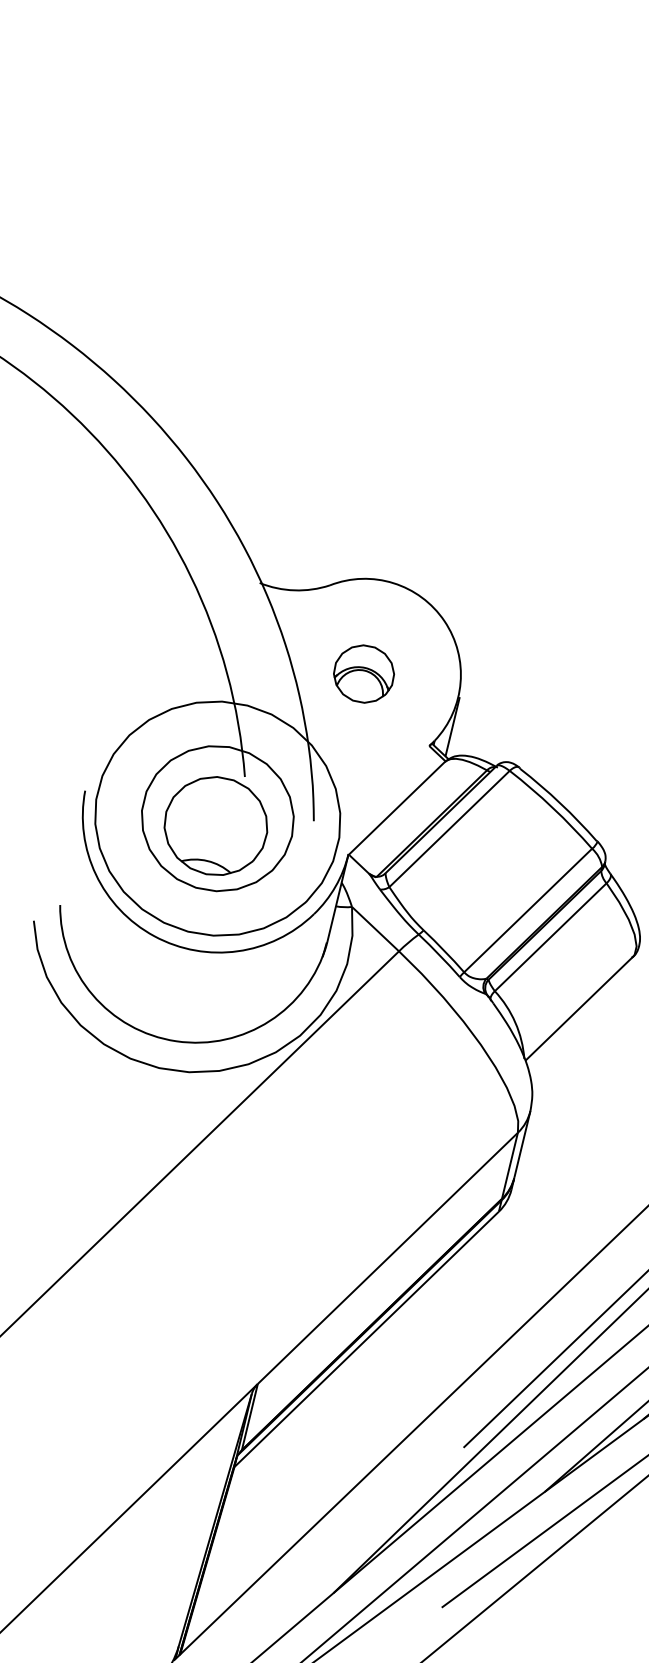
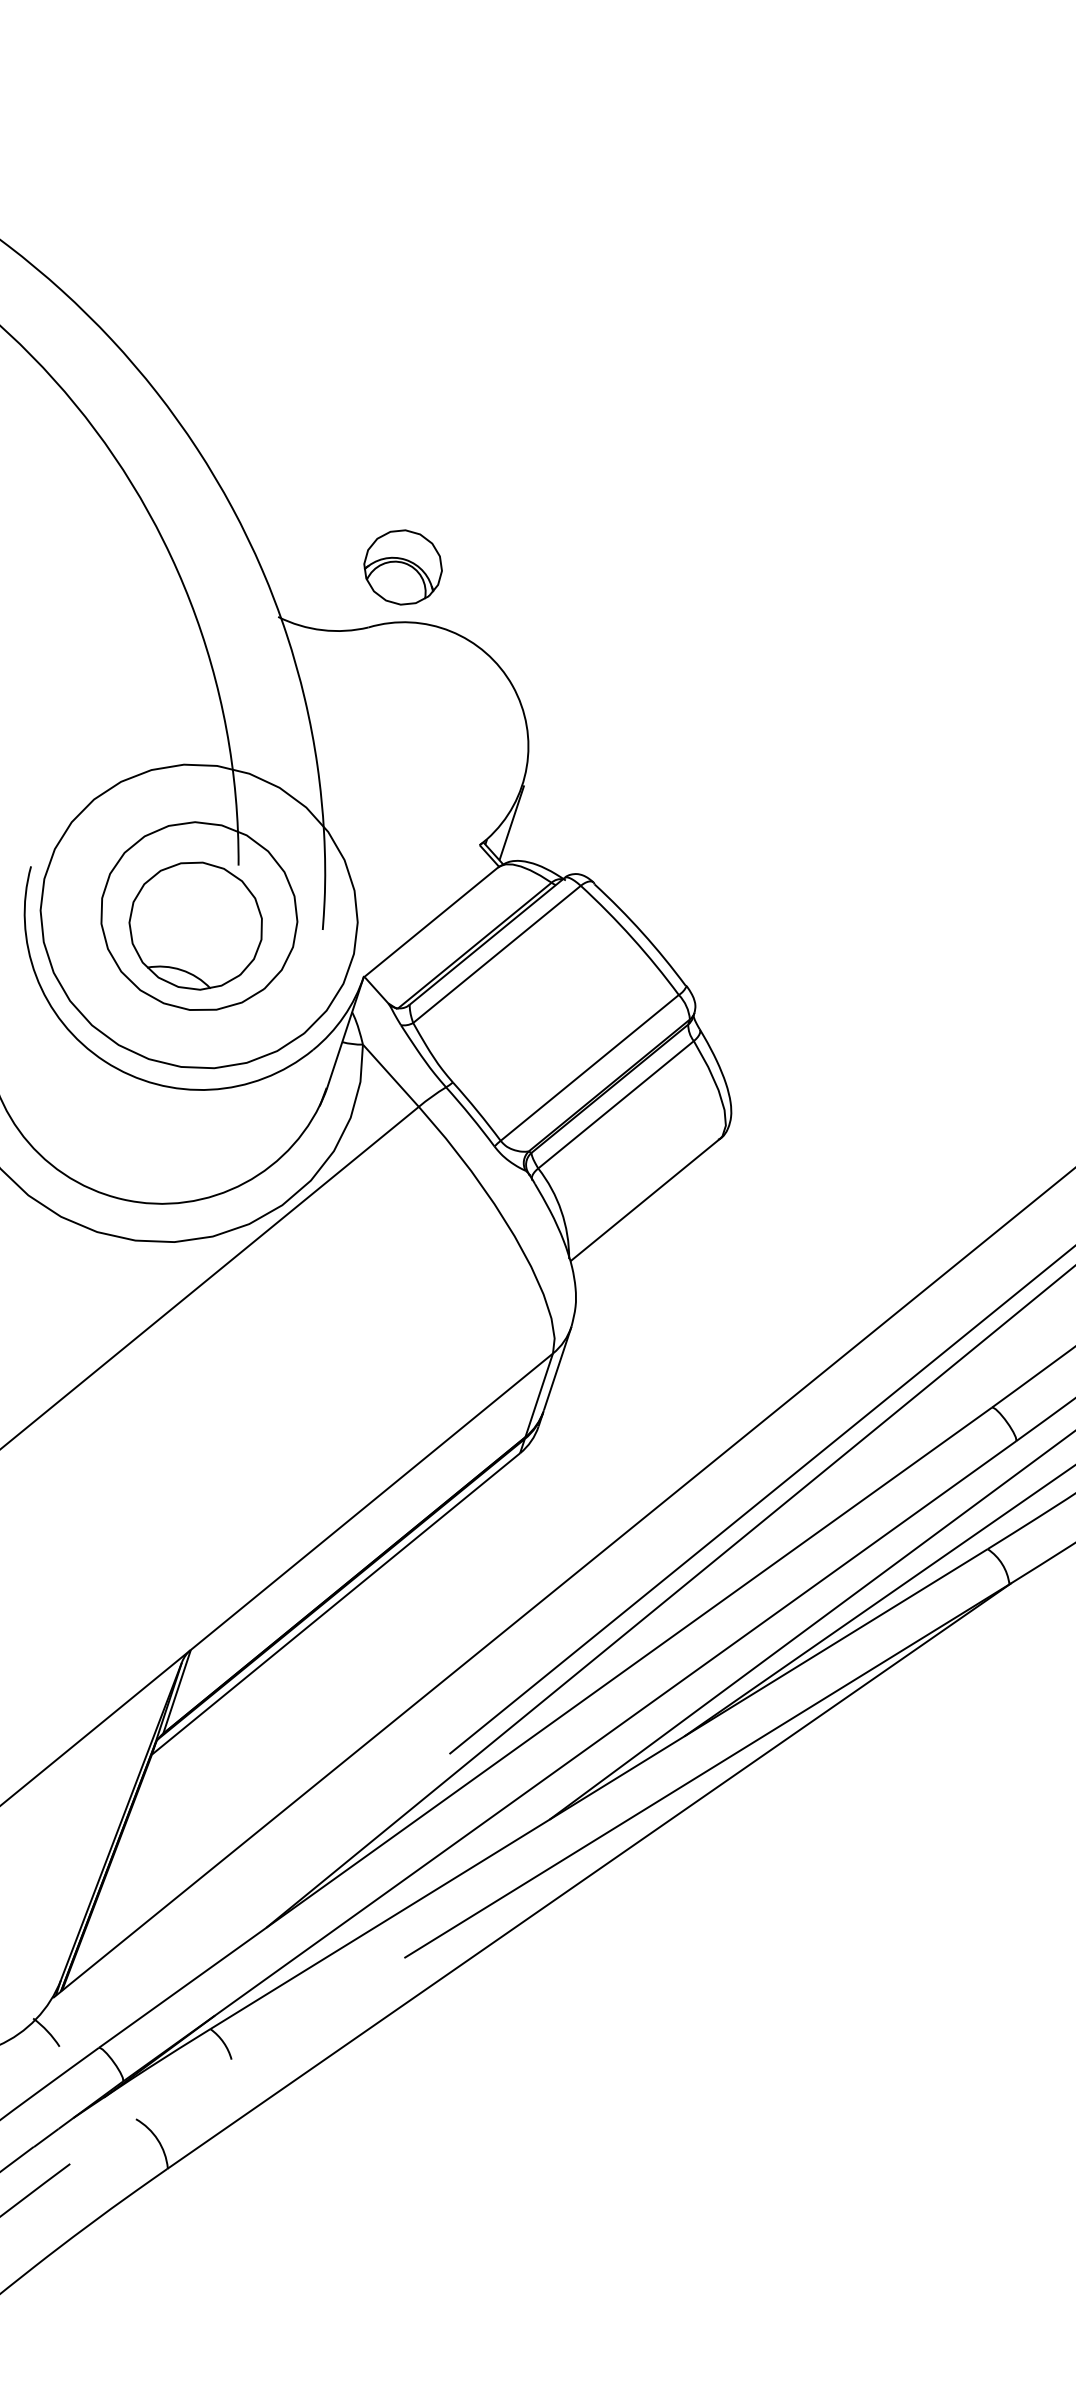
part: (363, 674) -> (402, 567), moved

